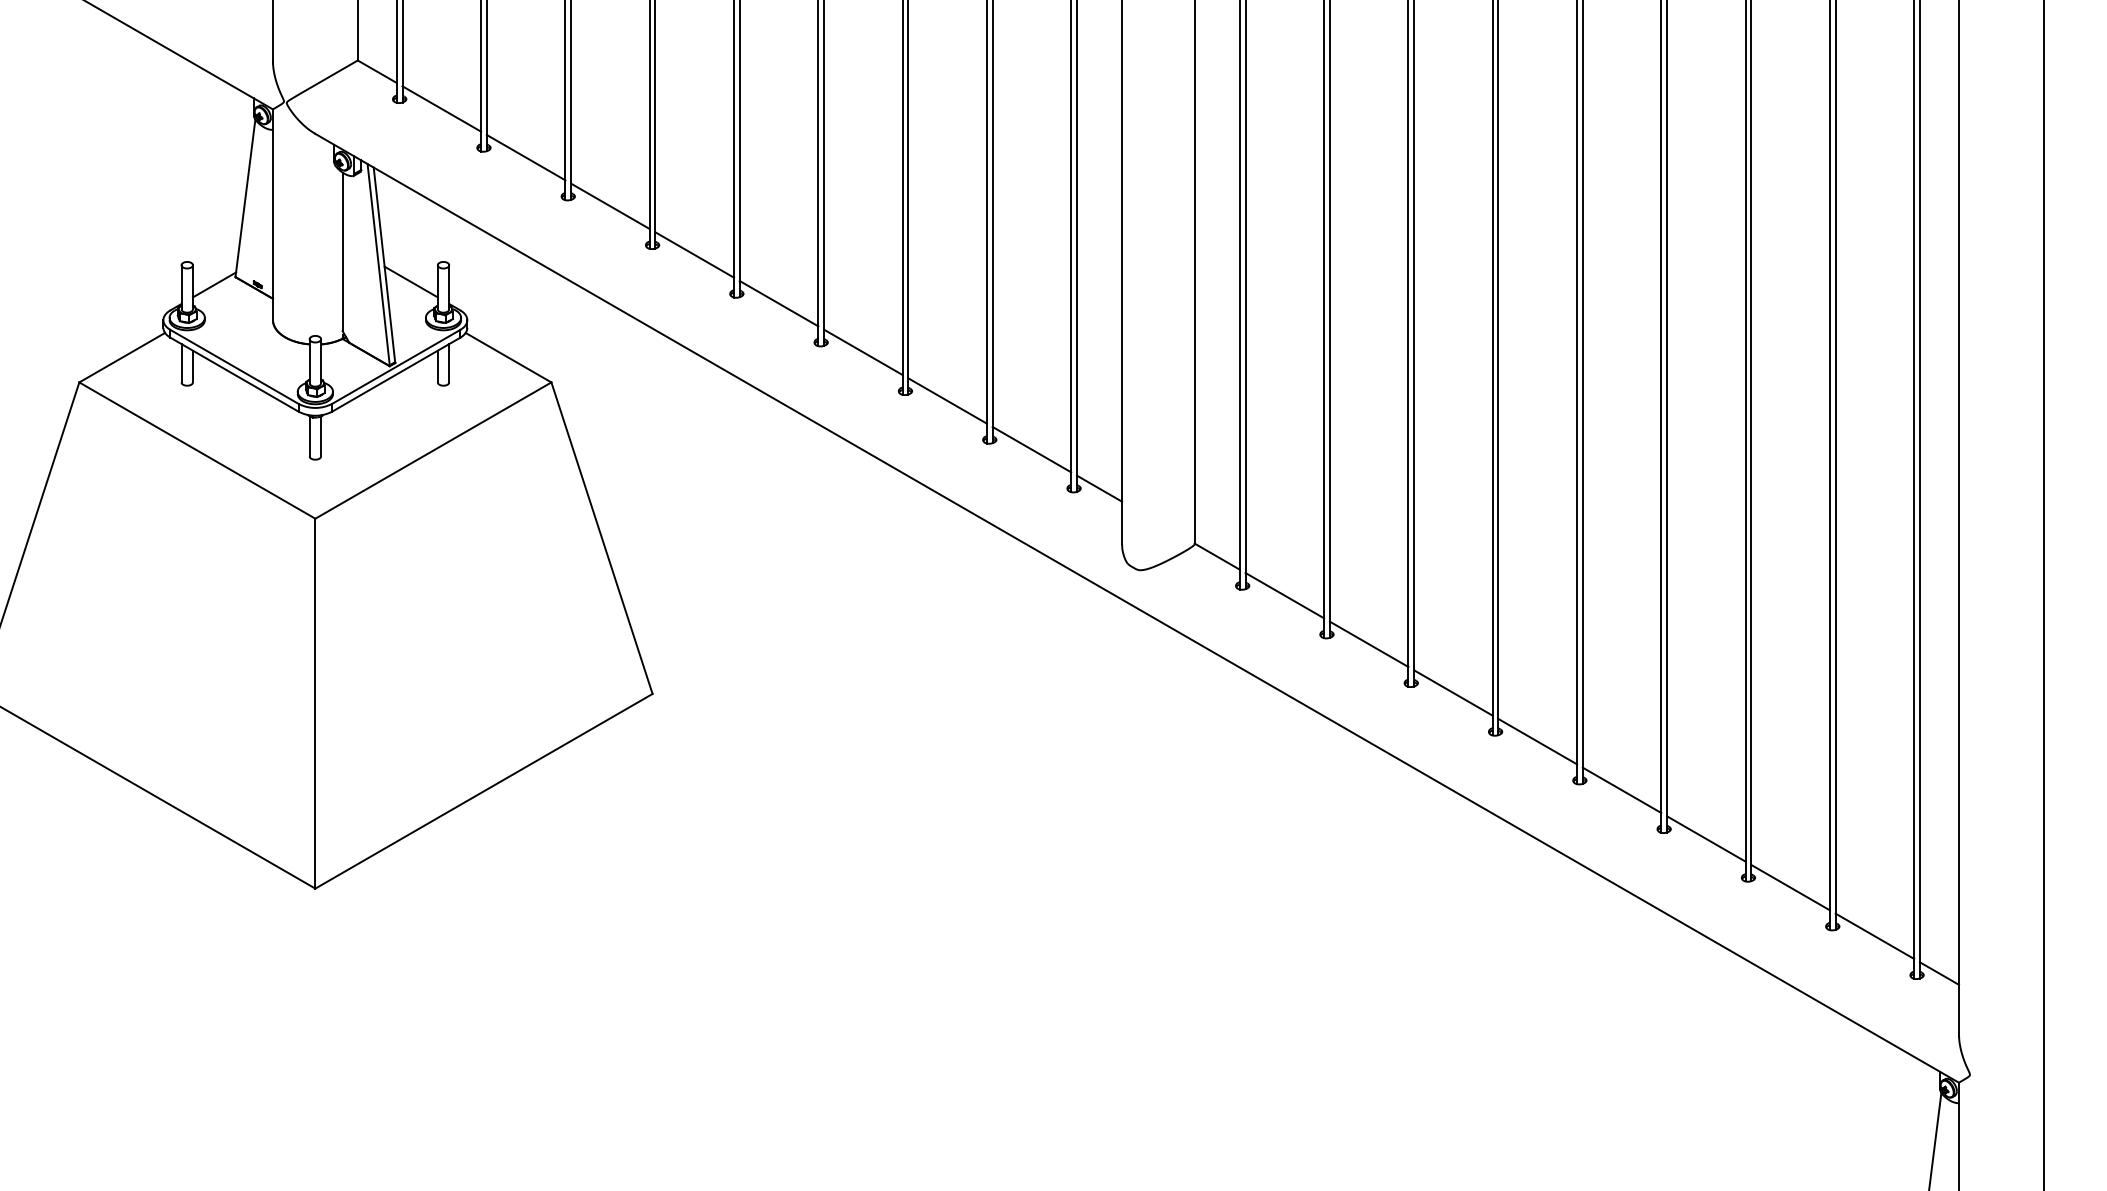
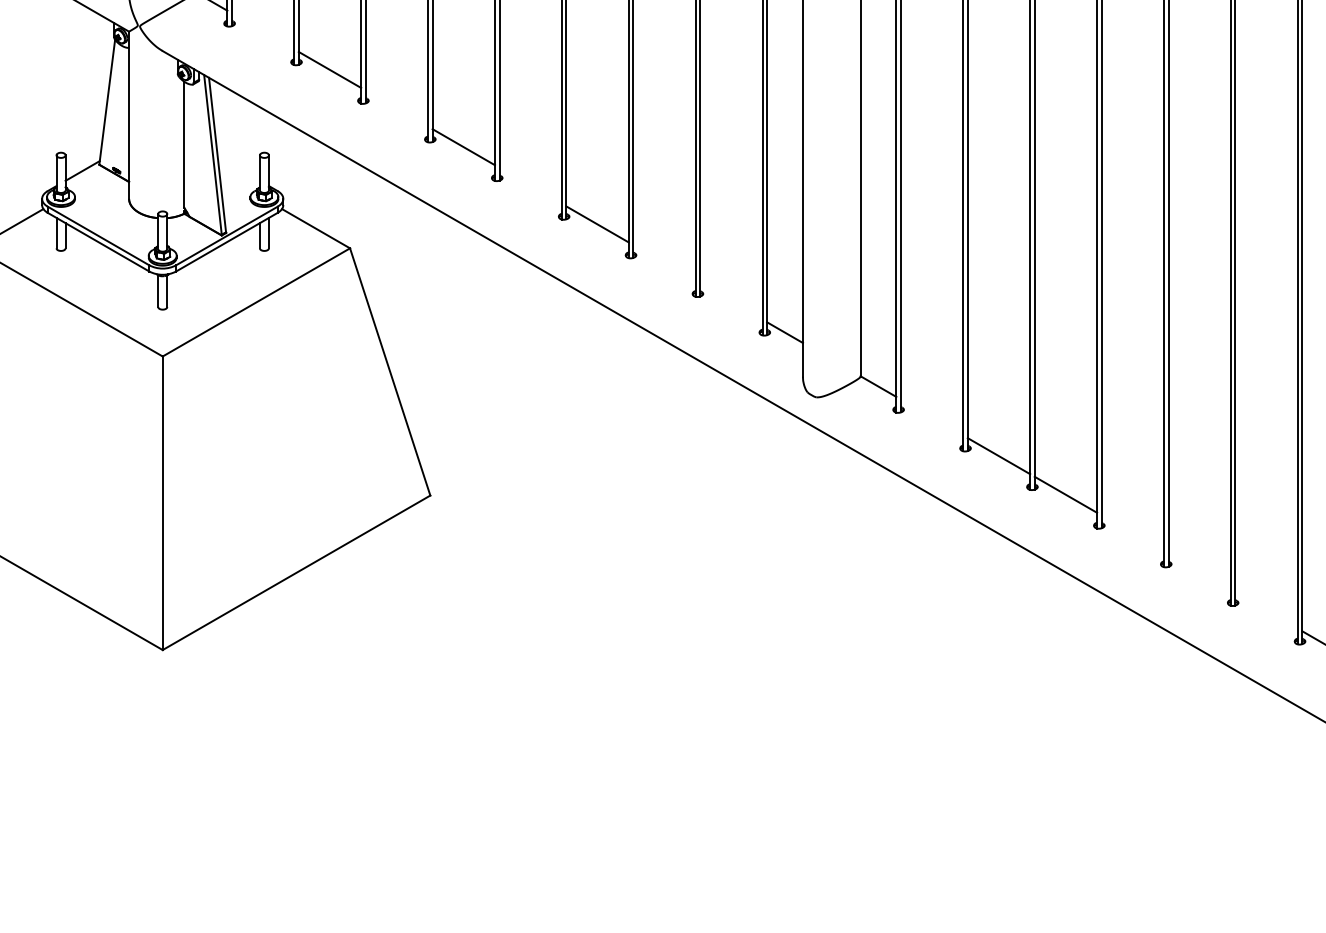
line: (441, 108) -> (262, 30), removed
line: (610, 206) -> (396, 108), removed
line: (410, 281) -> (238, 168), removed
line: (778, 303) -> (530, 185), removed
line: (947, 400) -> (664, 262), removed
line: (1031, 449) -> (731, 301), removed
line: (1284, 595) -> (931, 417), removed
line: (1537, 741) -> (1132, 533), removed
line: (1621, 790) -> (1199, 572), removed
line: (1706, 838) -> (1266, 610), removed

